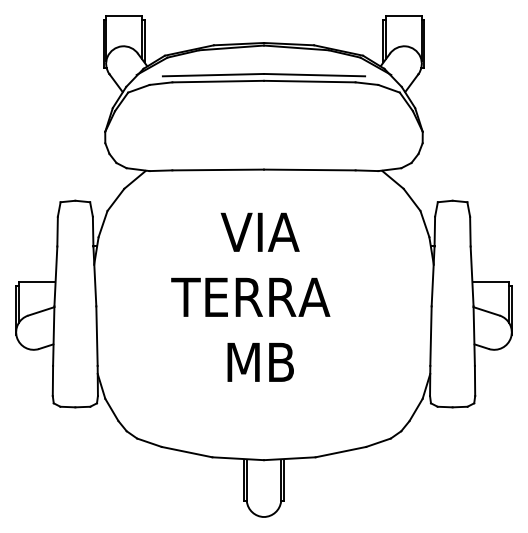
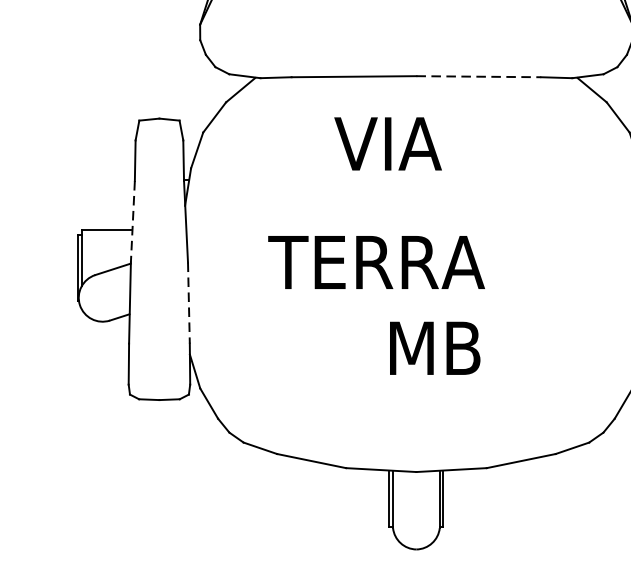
line: (309, 170) -> (478, 77), solid -> dashed
text: (259, 231) -> (387, 142), moved
line: (55, 276) -> (132, 221), solid -> dashed
text: (250, 296) -> (376, 261), moved
line: (97, 336) -> (189, 303), solid -> dashed
text: (260, 362) -> (434, 348), moved

